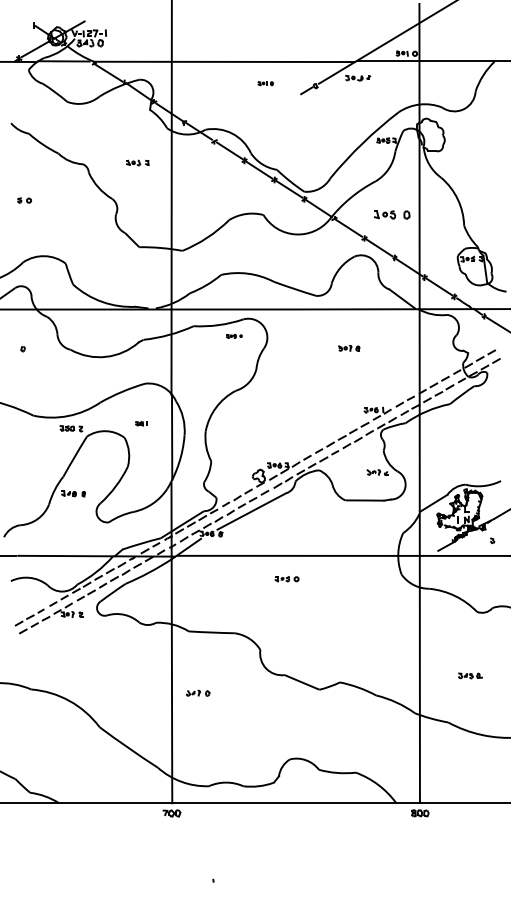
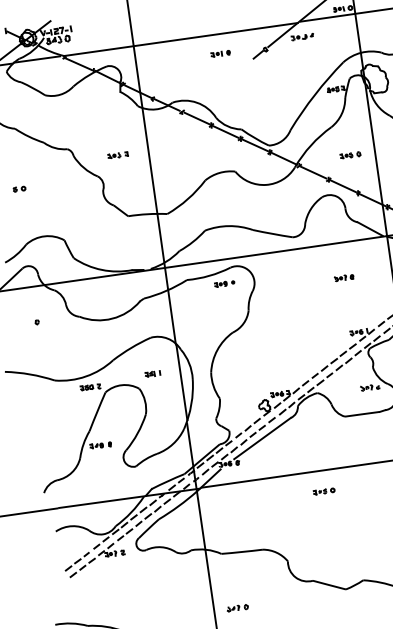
part: (265, 83) -> (220, 53), size x1.43
part: (137, 162) -> (117, 154), moved
part: (392, 215) -> (350, 155), size x0.62
part: (234, 336) -> (224, 284), size x1.43
part: (349, 347) -> (344, 277), moved
part: (141, 423) -> (152, 373), size x1.43
part: (286, 579) -> (323, 491), moved

